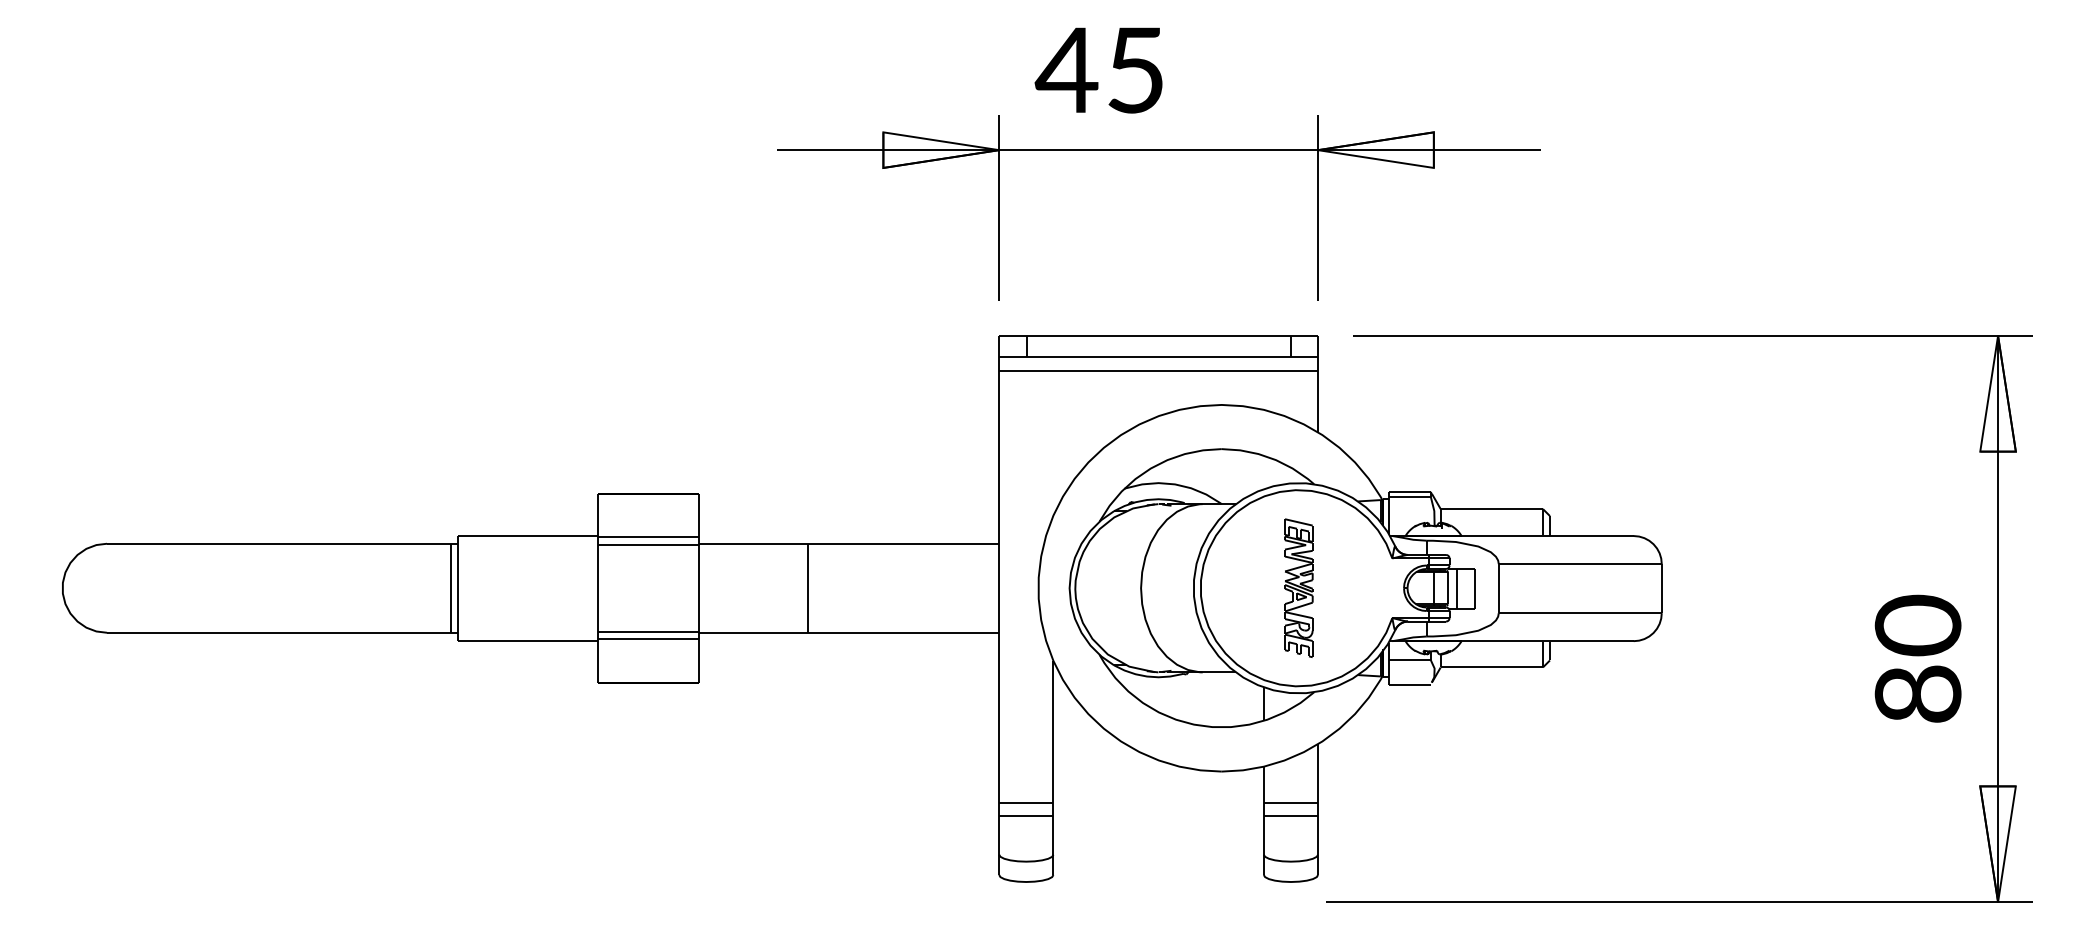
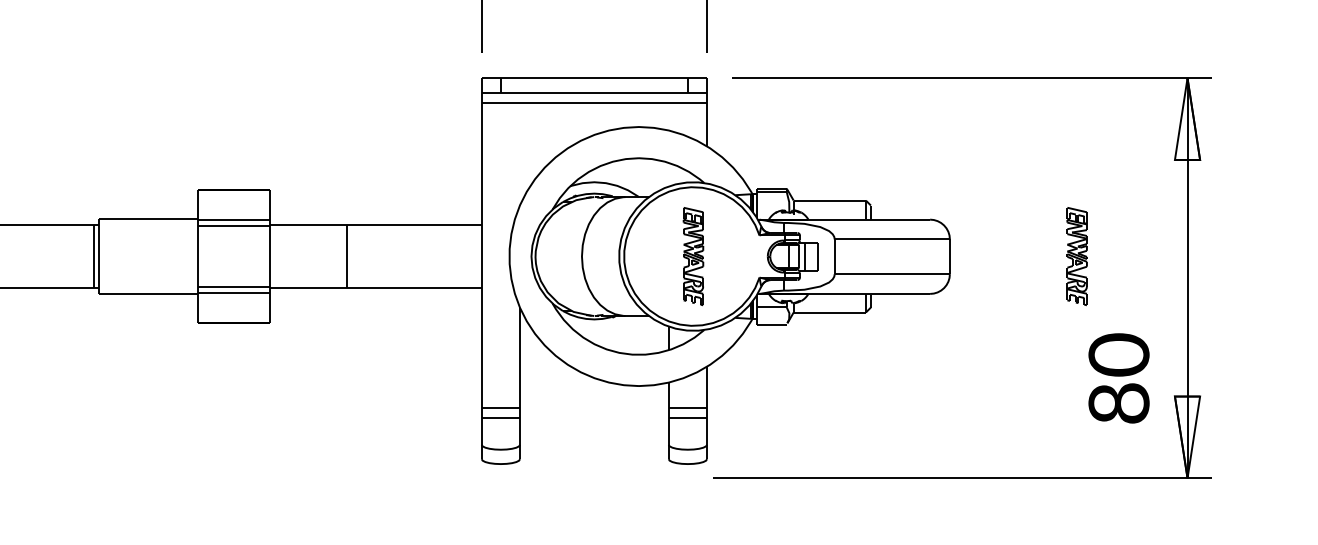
part: (1841, 587) -> (1076, 256), added
text: (1917, 658) -> (1118, 378), moved

